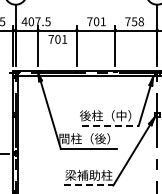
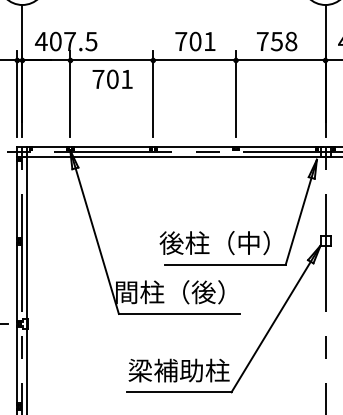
line: (110, 125) -> (225, 263), dashed -> solid
line: (89, 185) -> (180, 392), dashed -> solid

